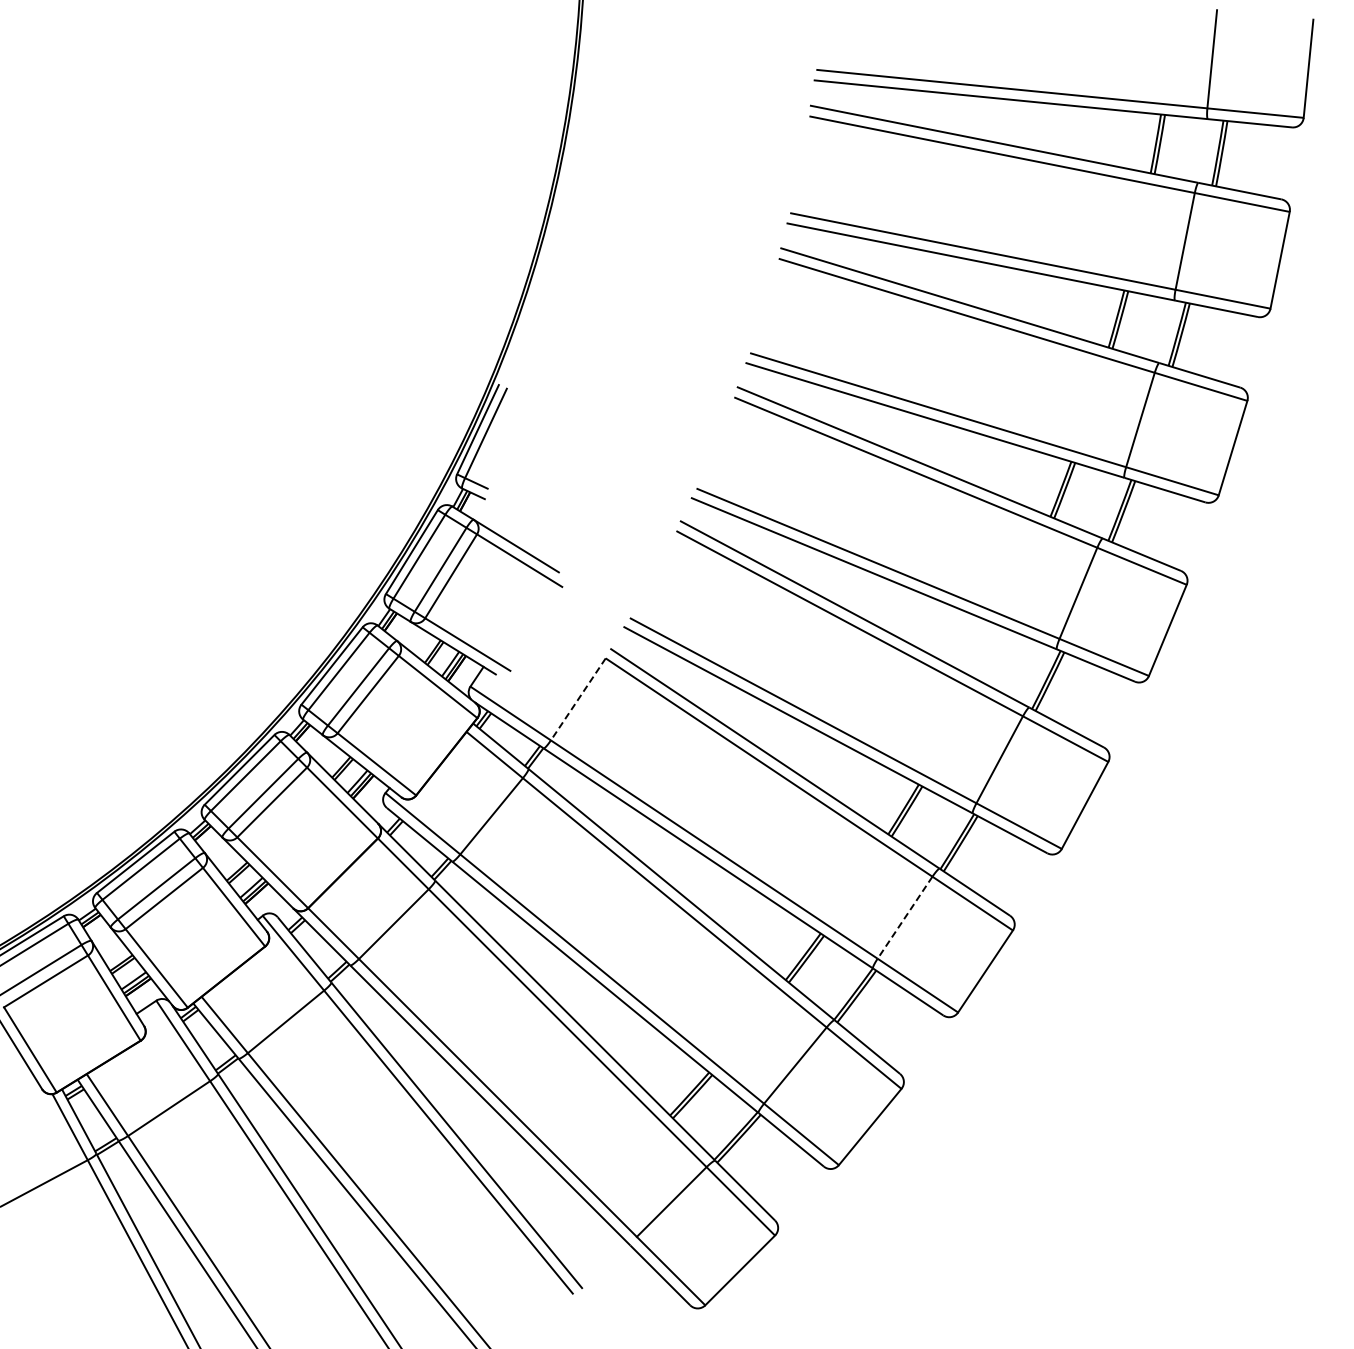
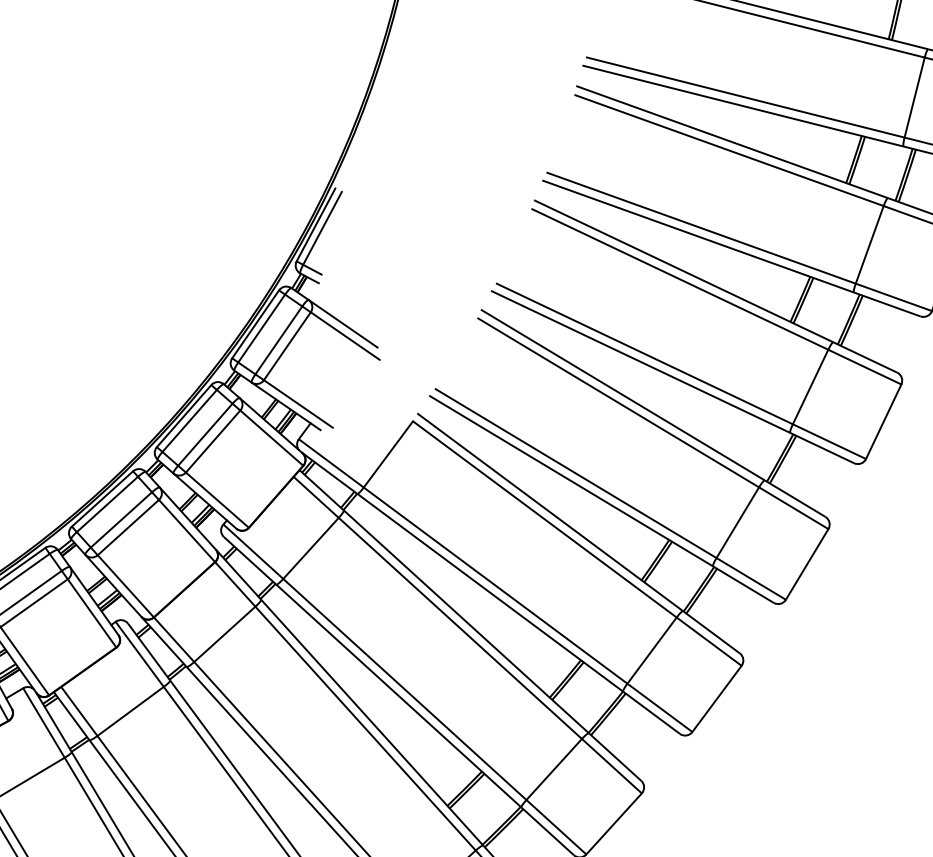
line: (578, 699) -> (388, 454), dashed -> solid
line: (904, 918) -> (651, 651), dashed -> solid

